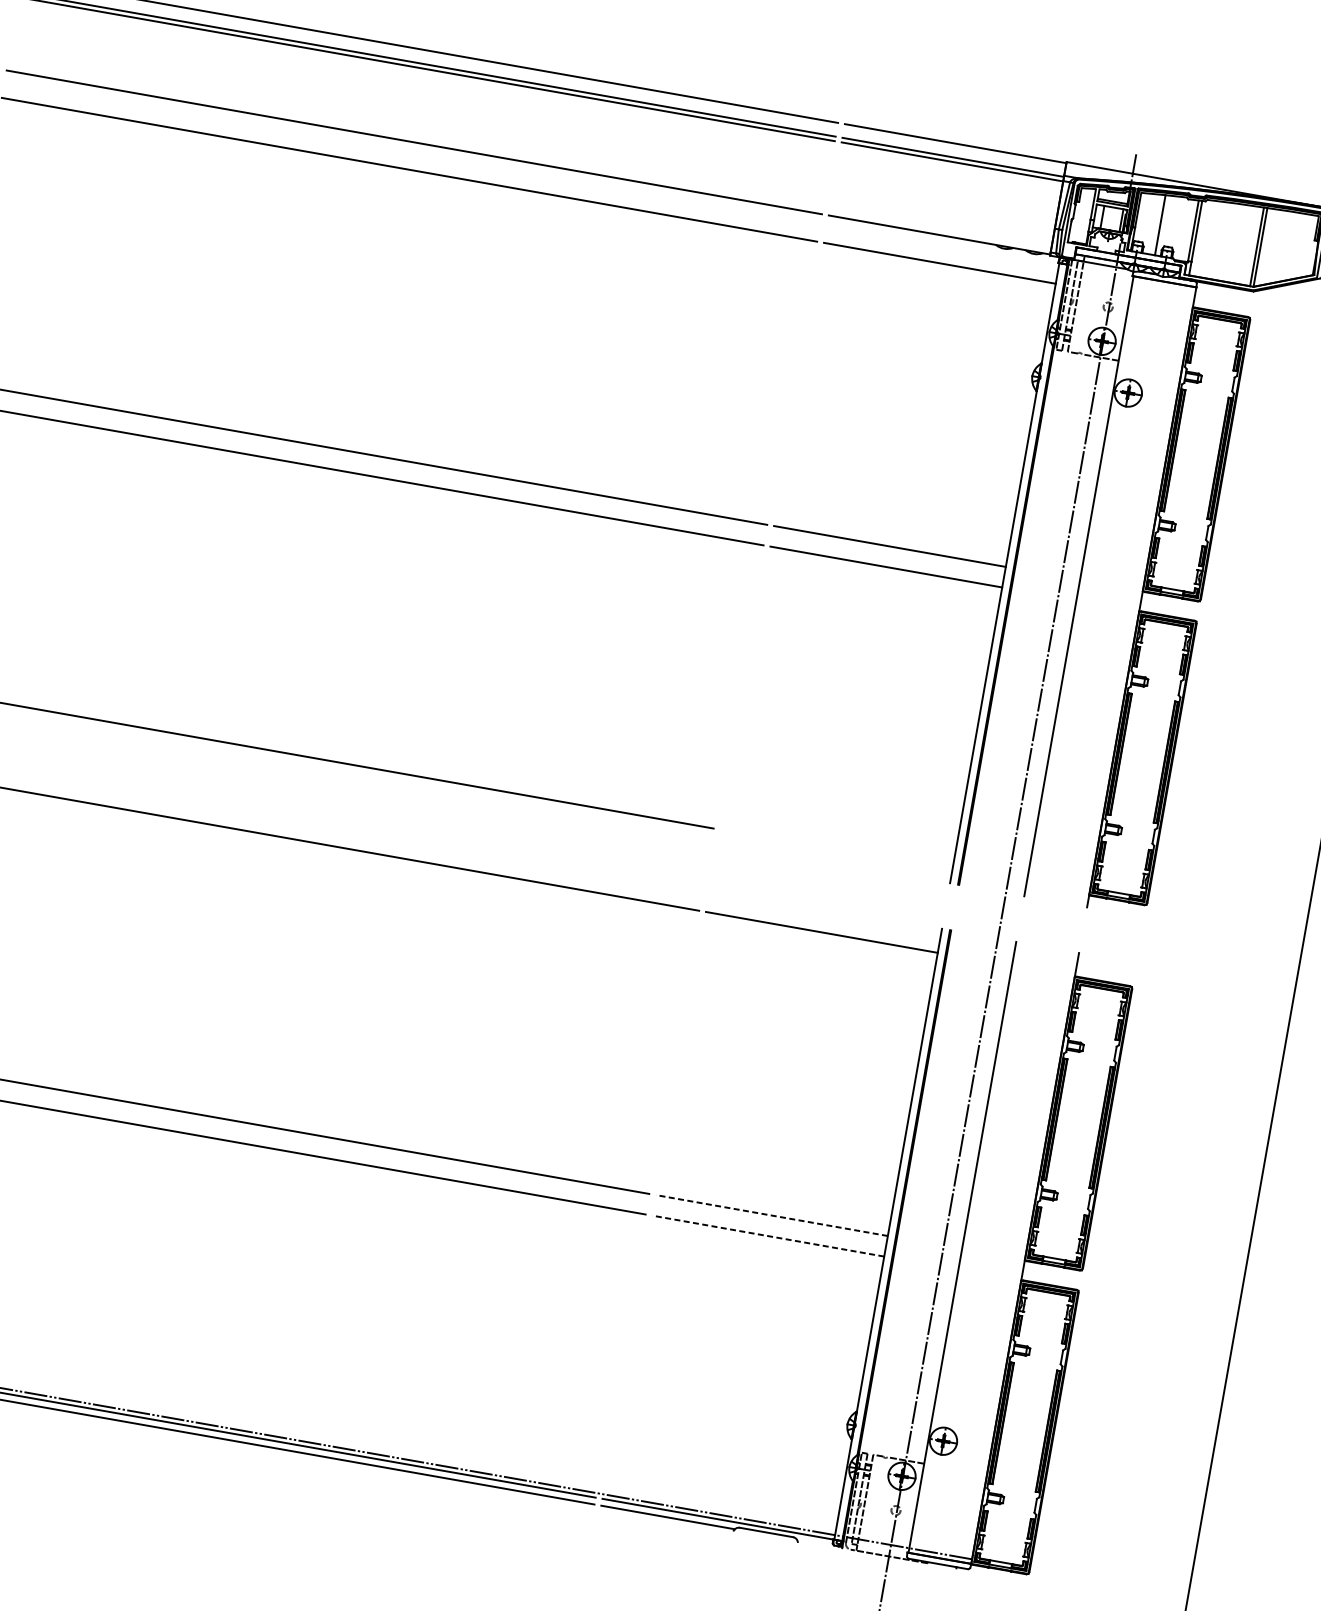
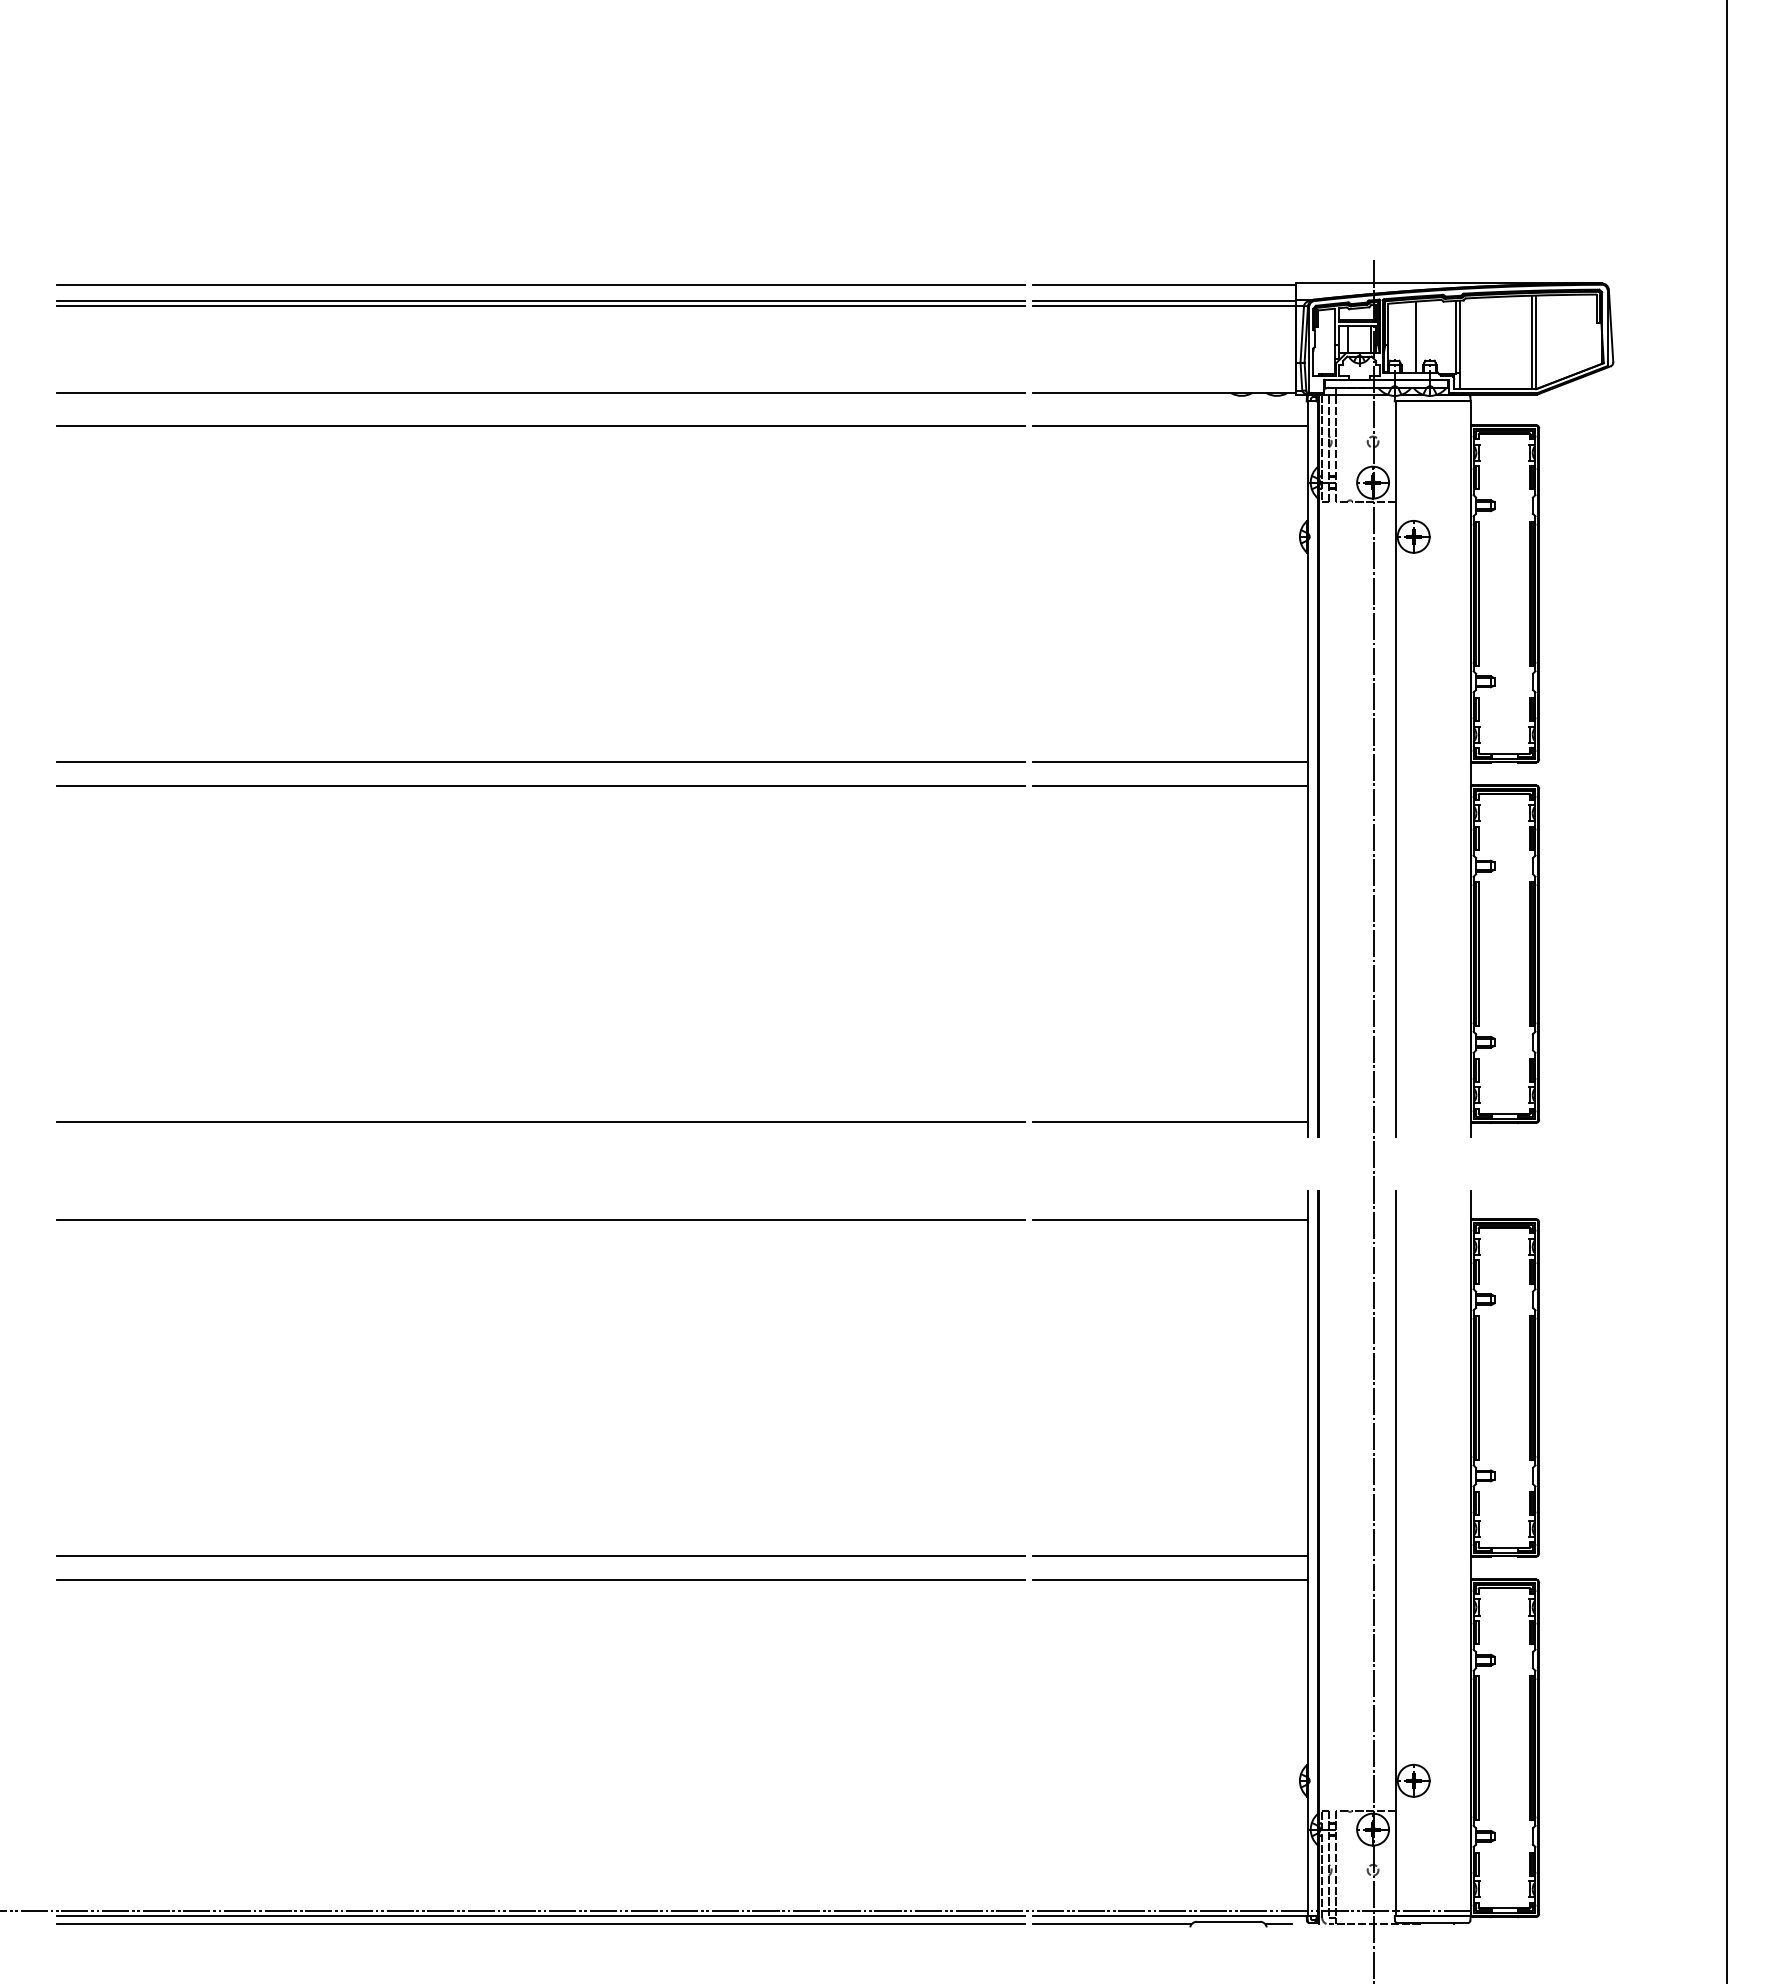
line: (836, 850) -> (1170, 1122), added
line: (772, 1215) -> (1170, 1555), dashed -> solid
line: (768, 1236) -> (1170, 1580), dashed -> solid
line: (808, 1542) -> (1278, 1924), added

